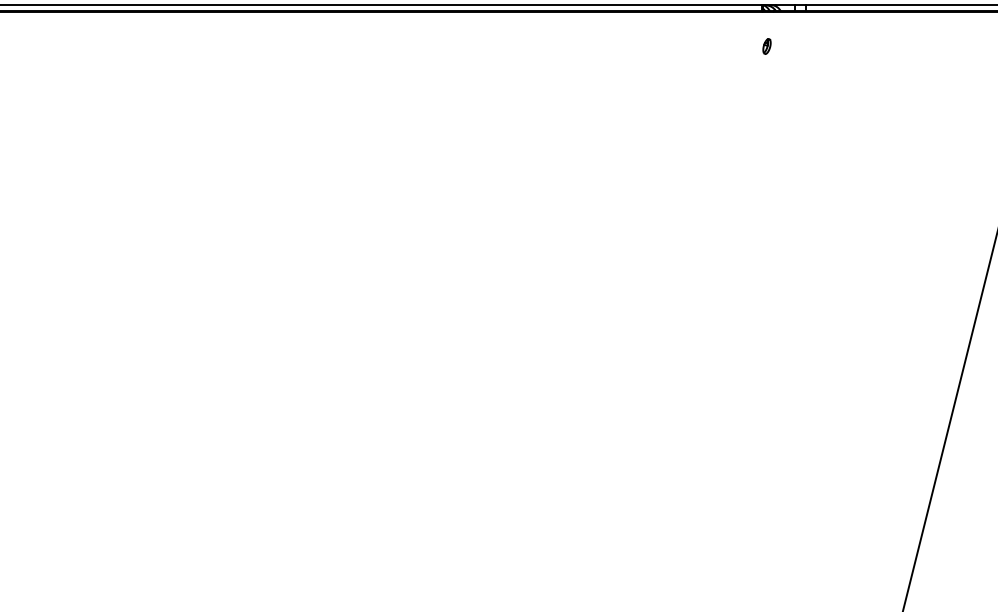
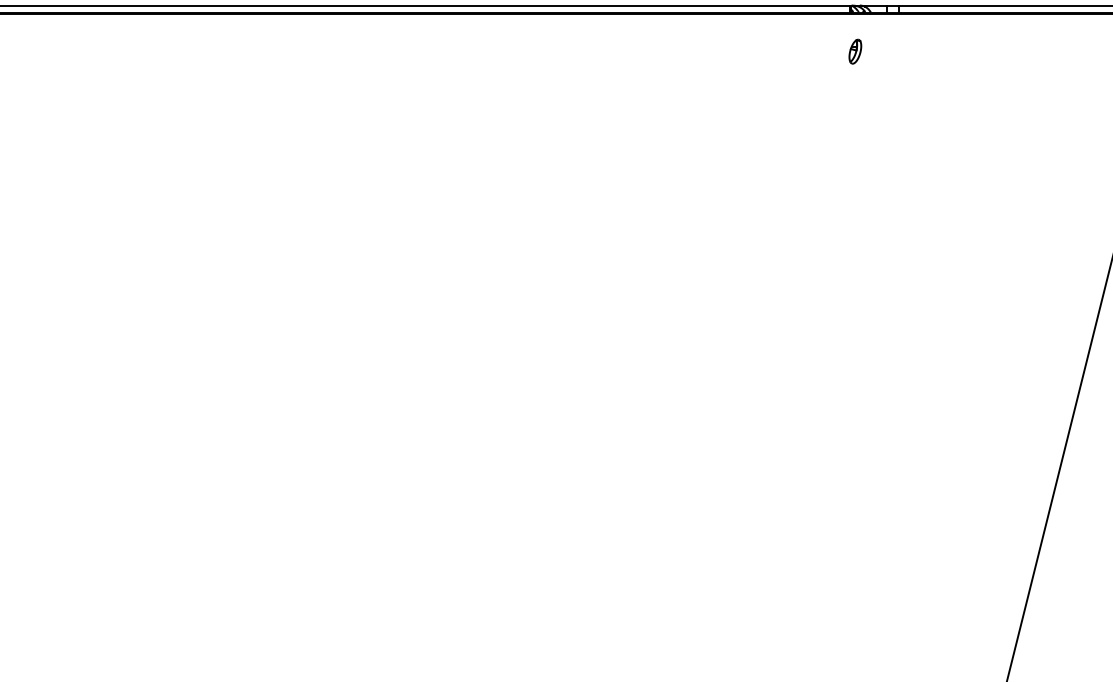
part: (766, 46) -> (854, 51), size x1.43

